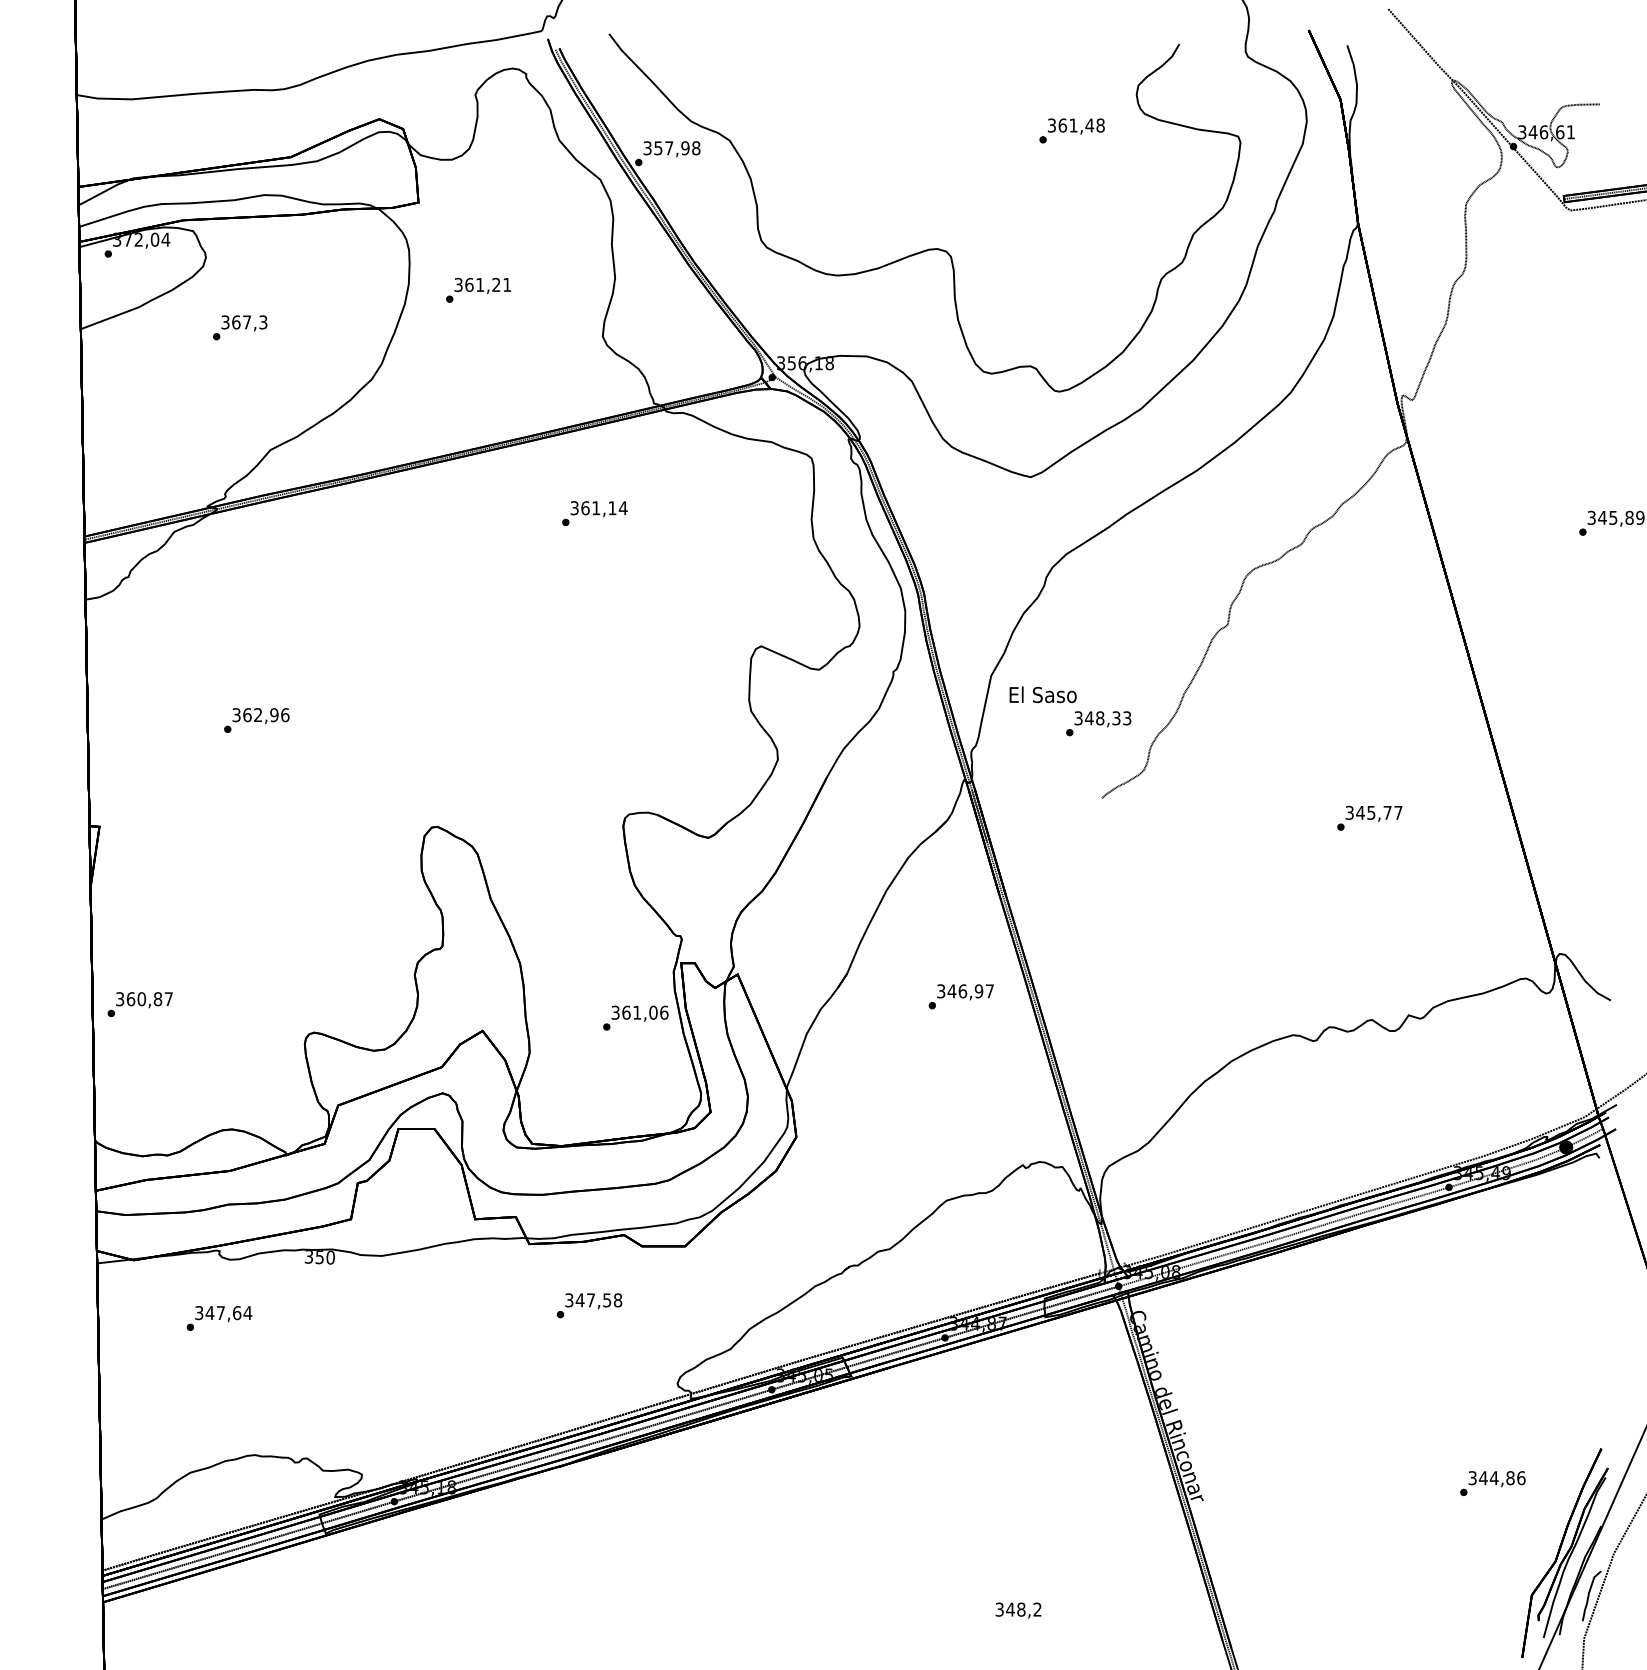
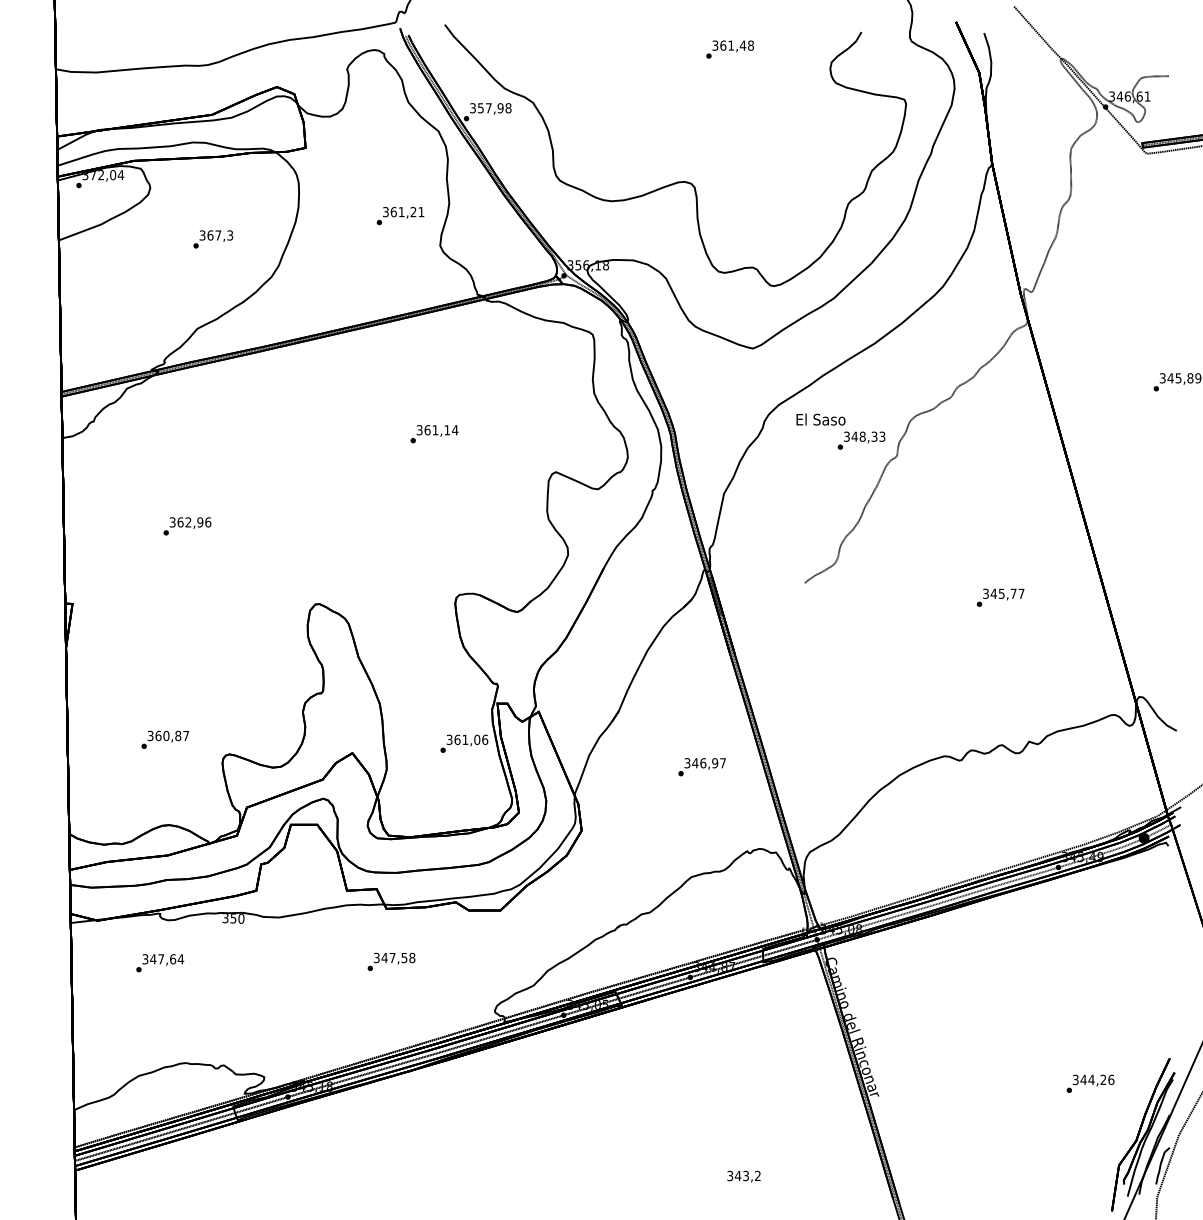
text: (1071, 130) -> (729, 49), moved
text: (478, 290) -> (400, 216), moved
text: (240, 327) -> (213, 239), moved
text: (594, 514) -> (434, 434), moved
text: (1069, 711) -> (840, 431), moved
text: (960, 997) -> (701, 767), moved
text: (139, 1004) -> (164, 739), moved
text: (589, 1305) -> (391, 961), moved
text: (1510, 1477) -> (1103, 1079), 344,86 -> 344,26
text: (1021, 1610) -> (746, 1176), 348,2 -> 343,2

